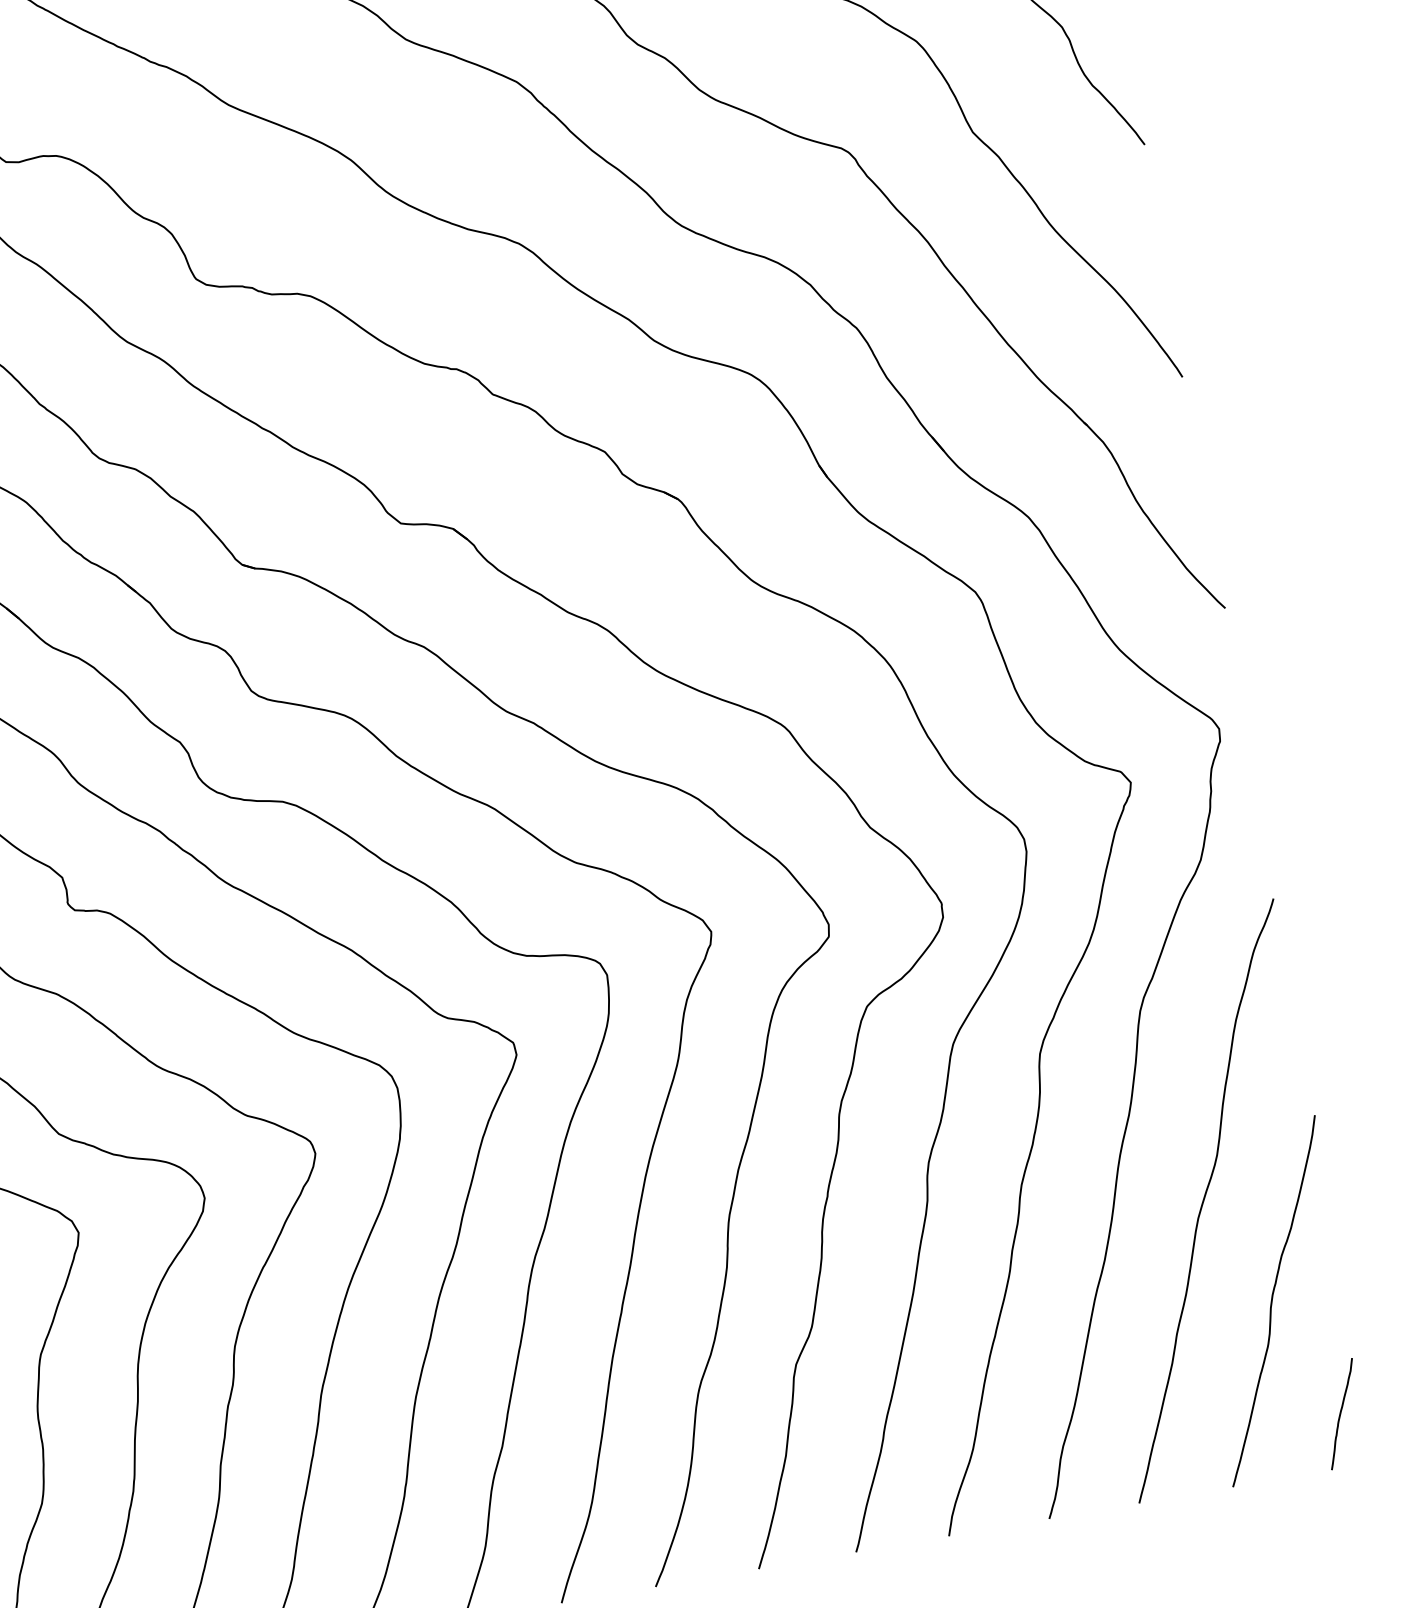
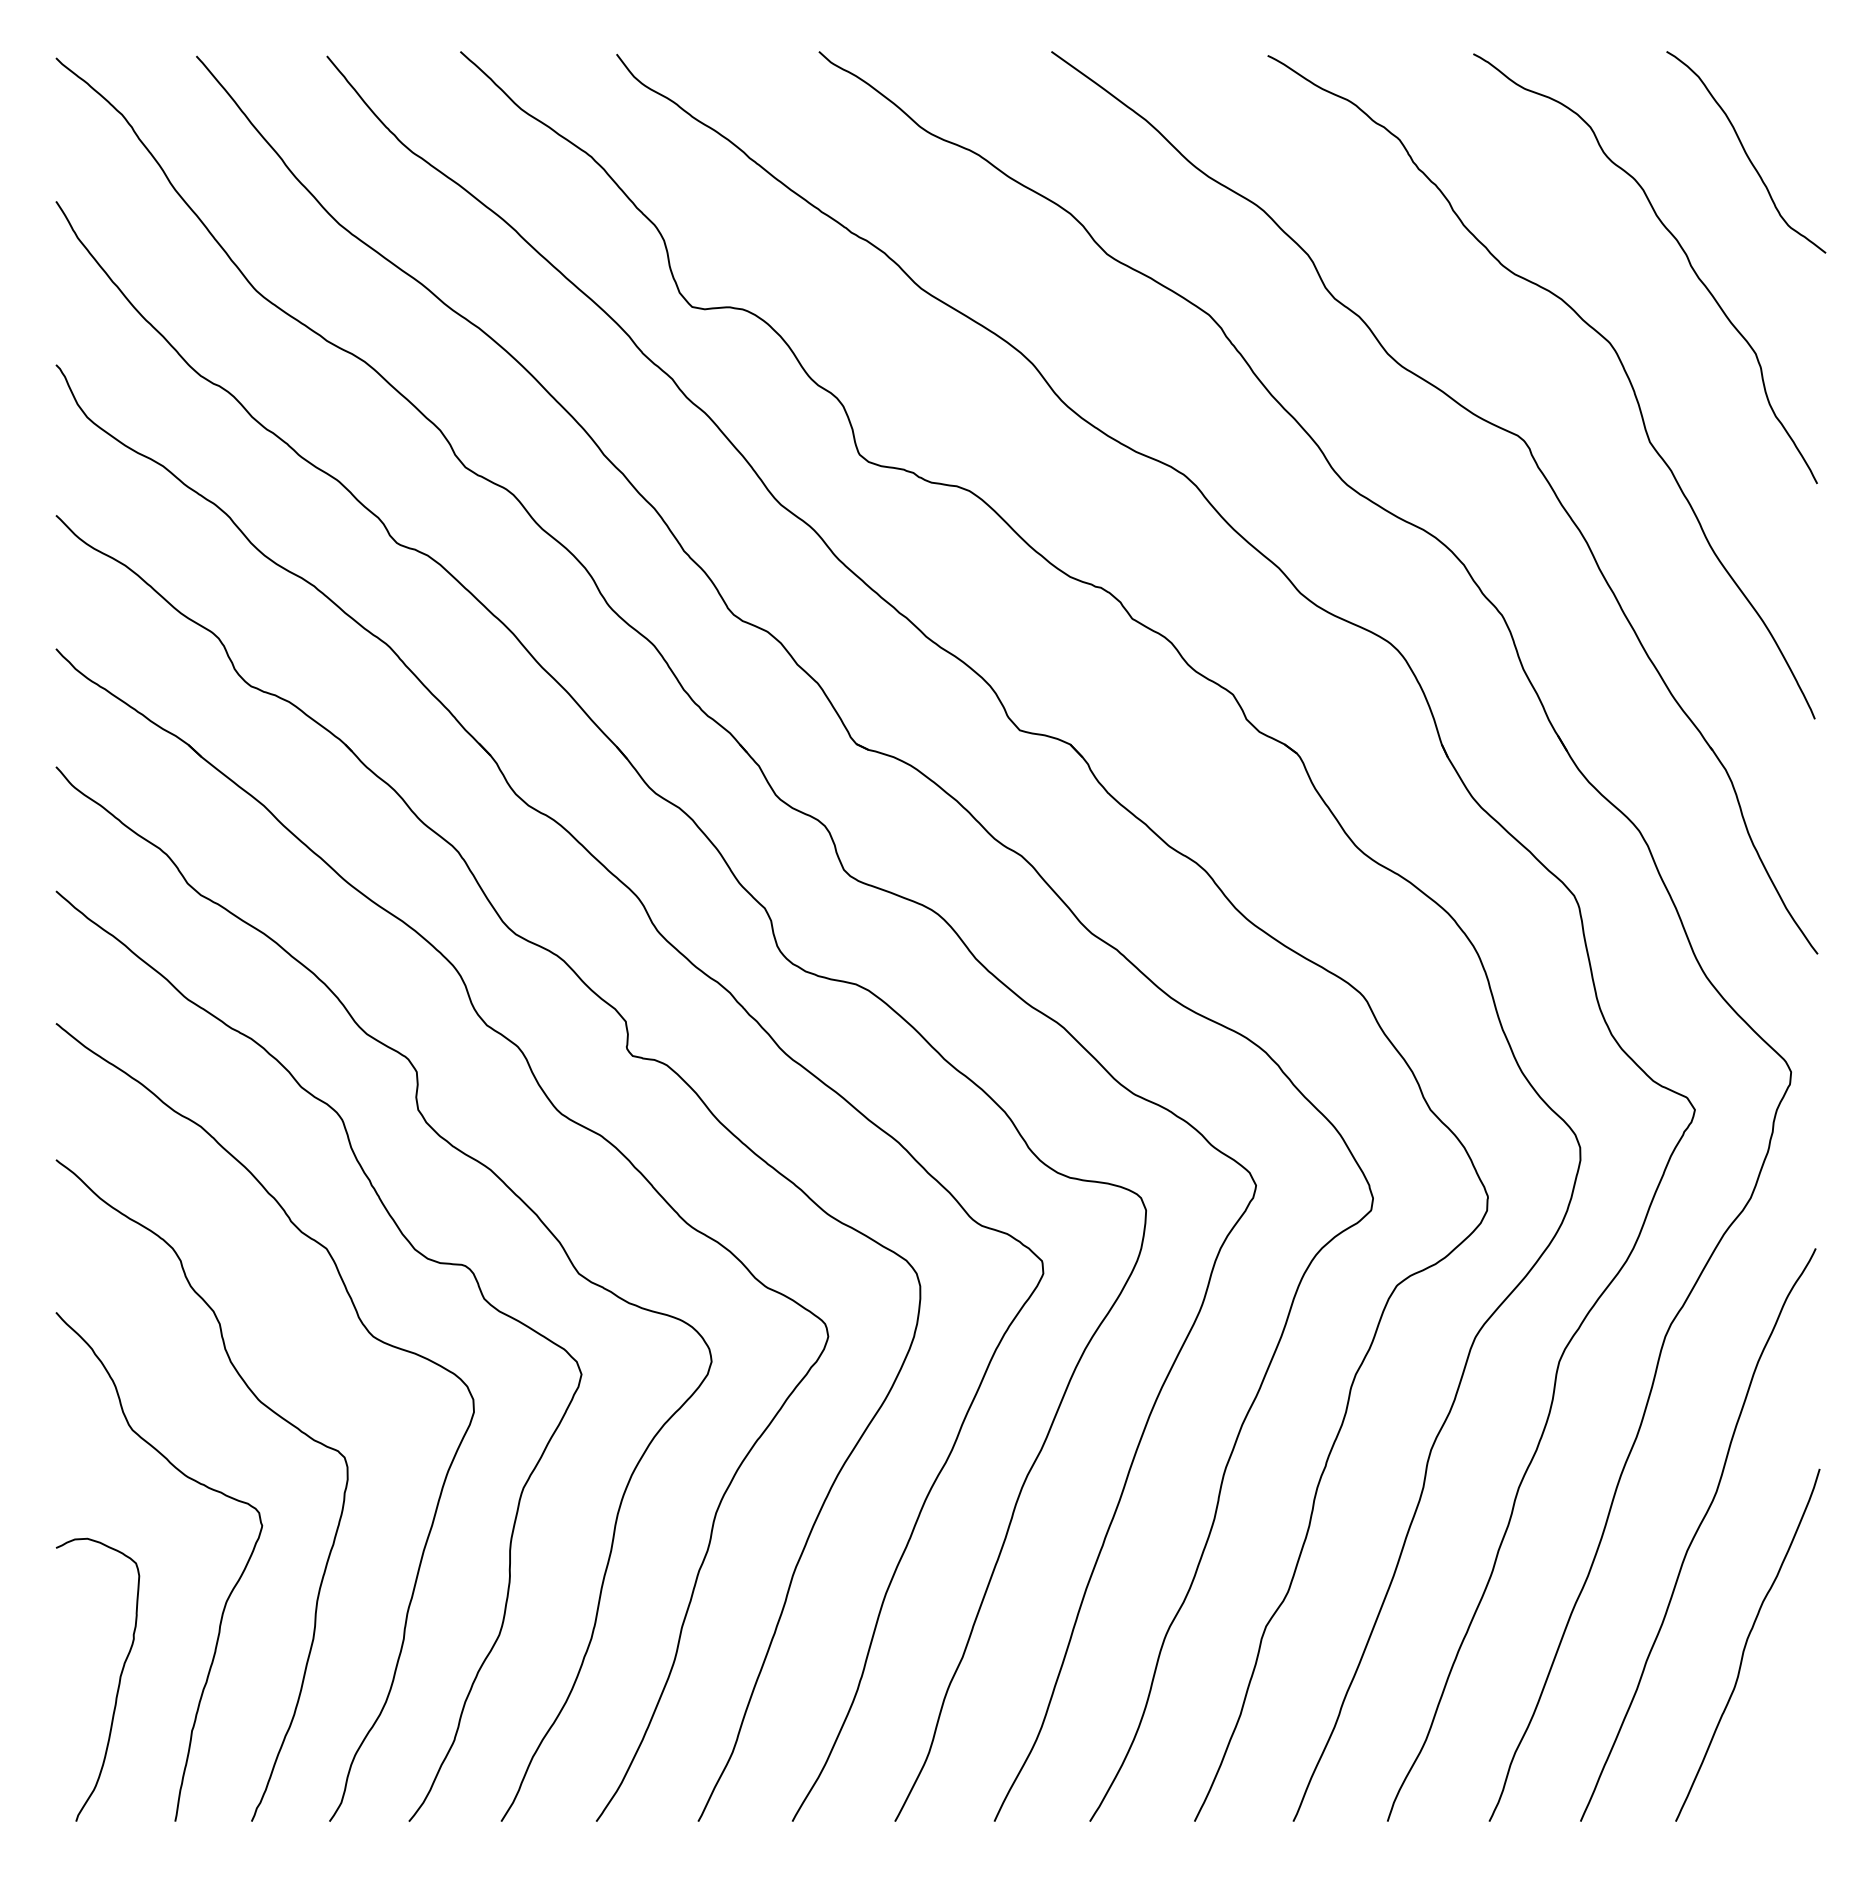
curve: (1341, 1412) -> (1795, 1766), removed

